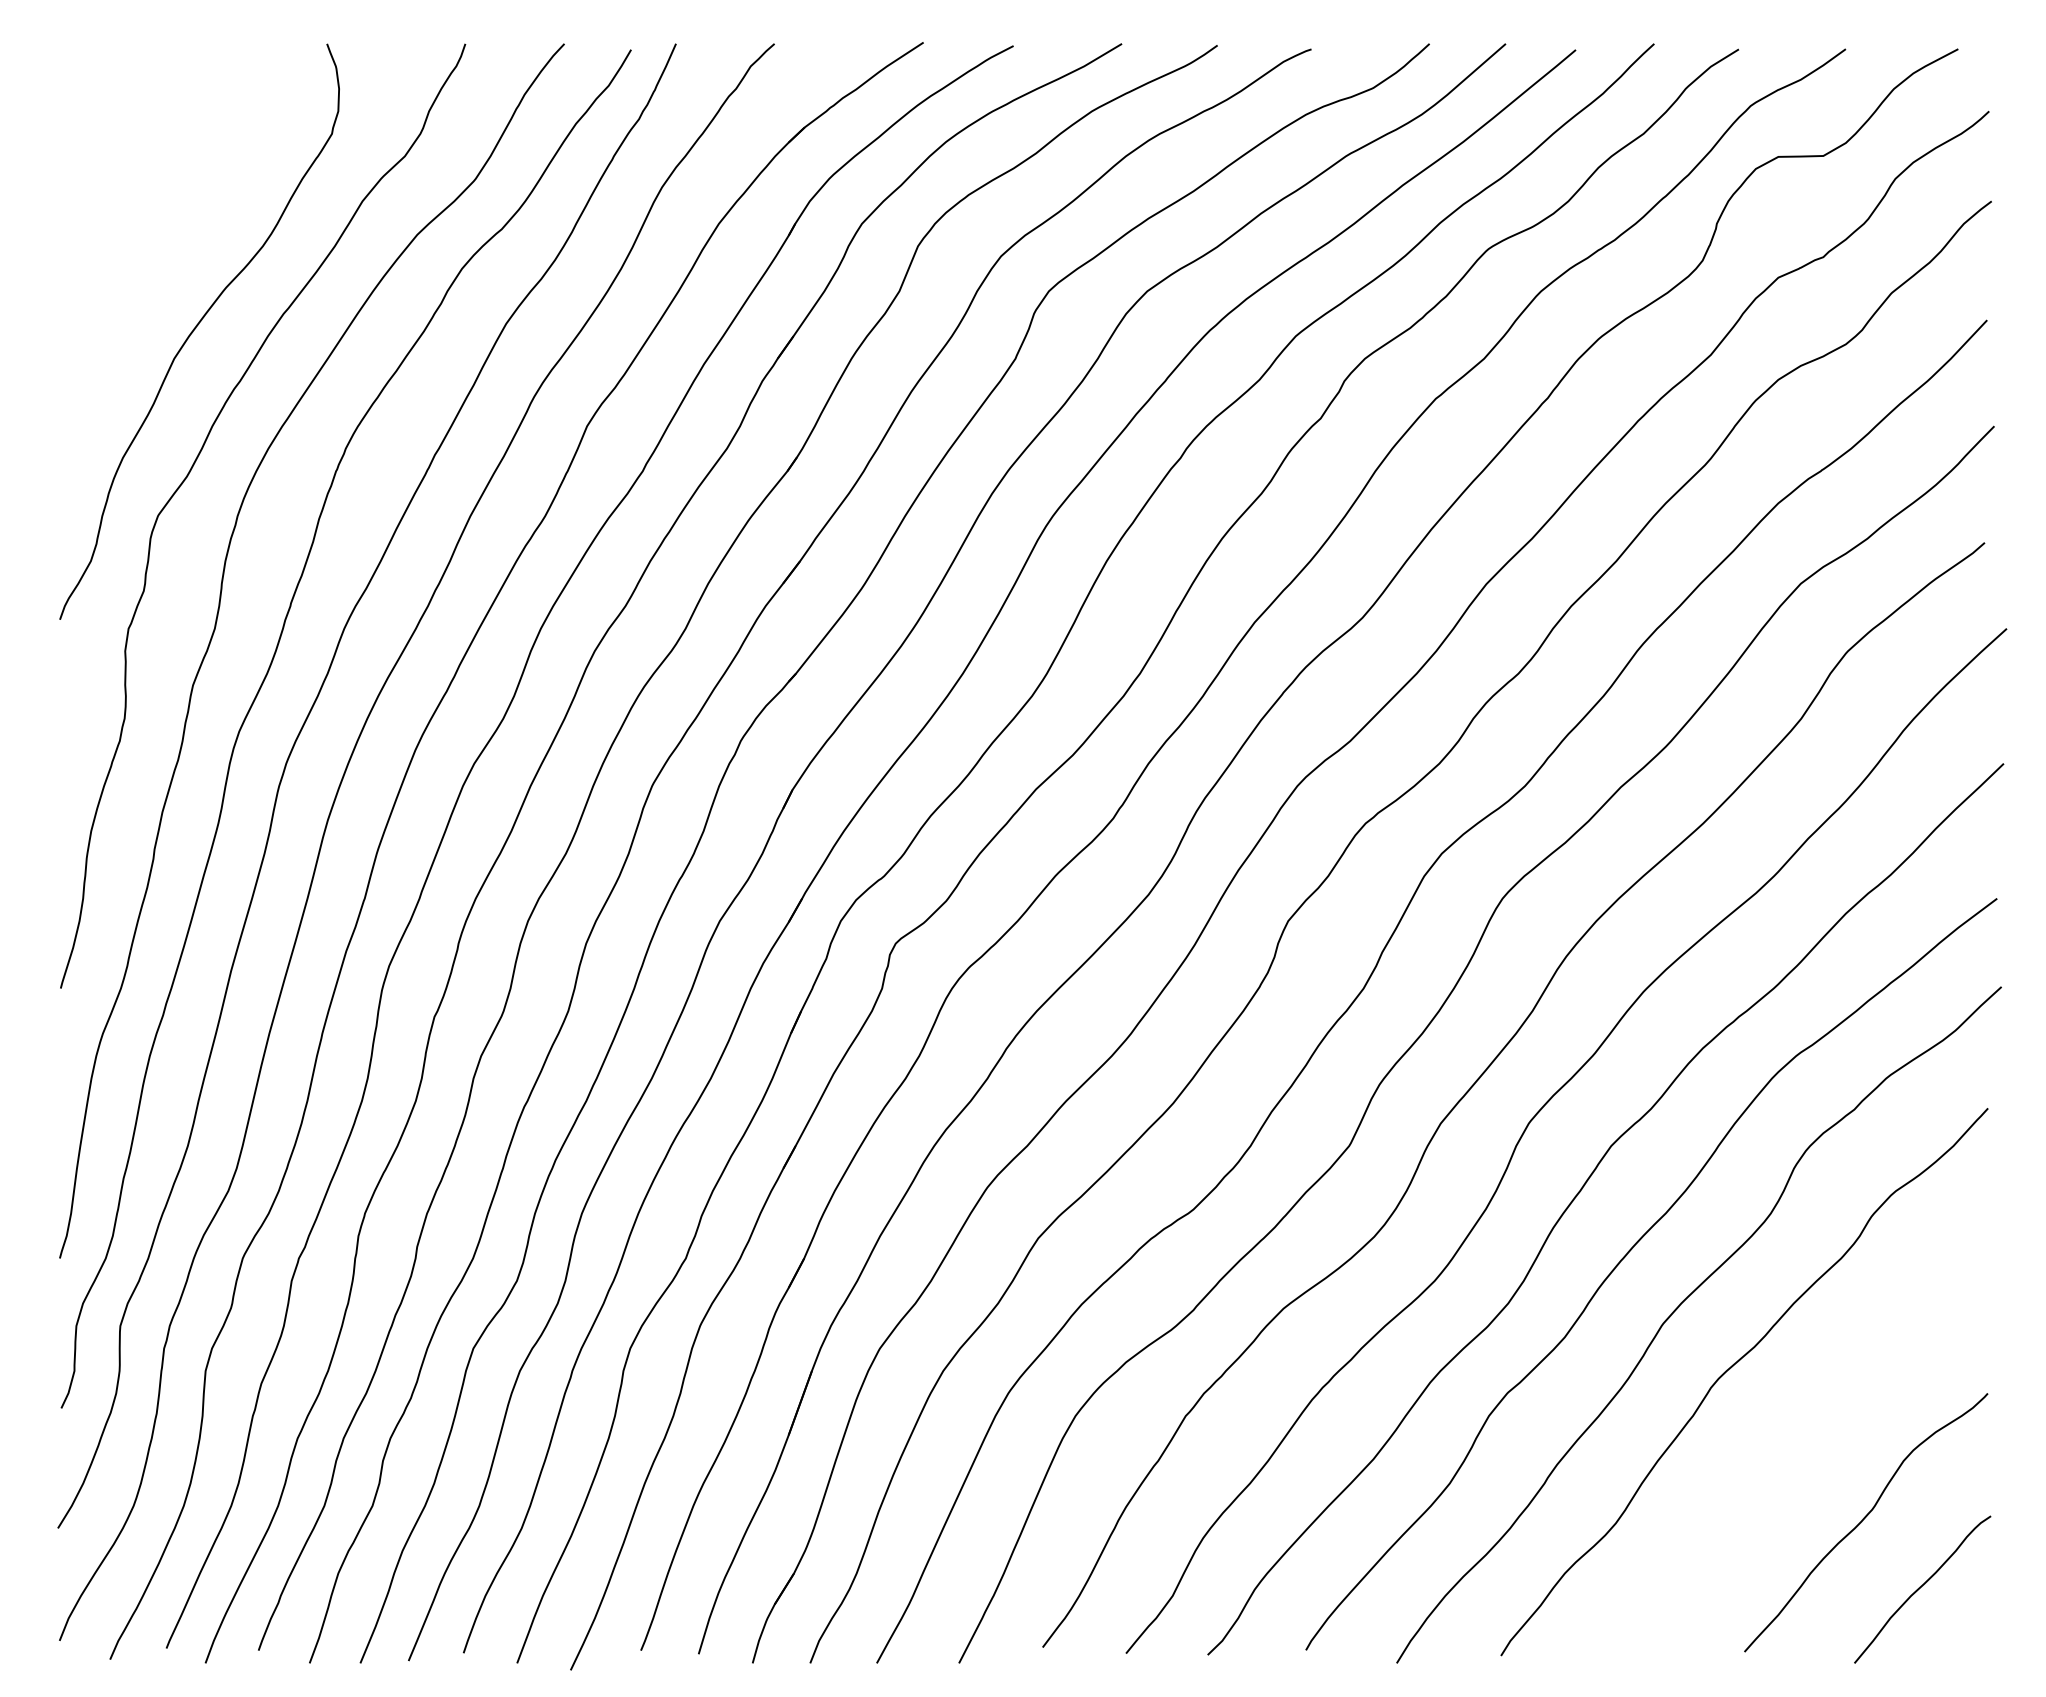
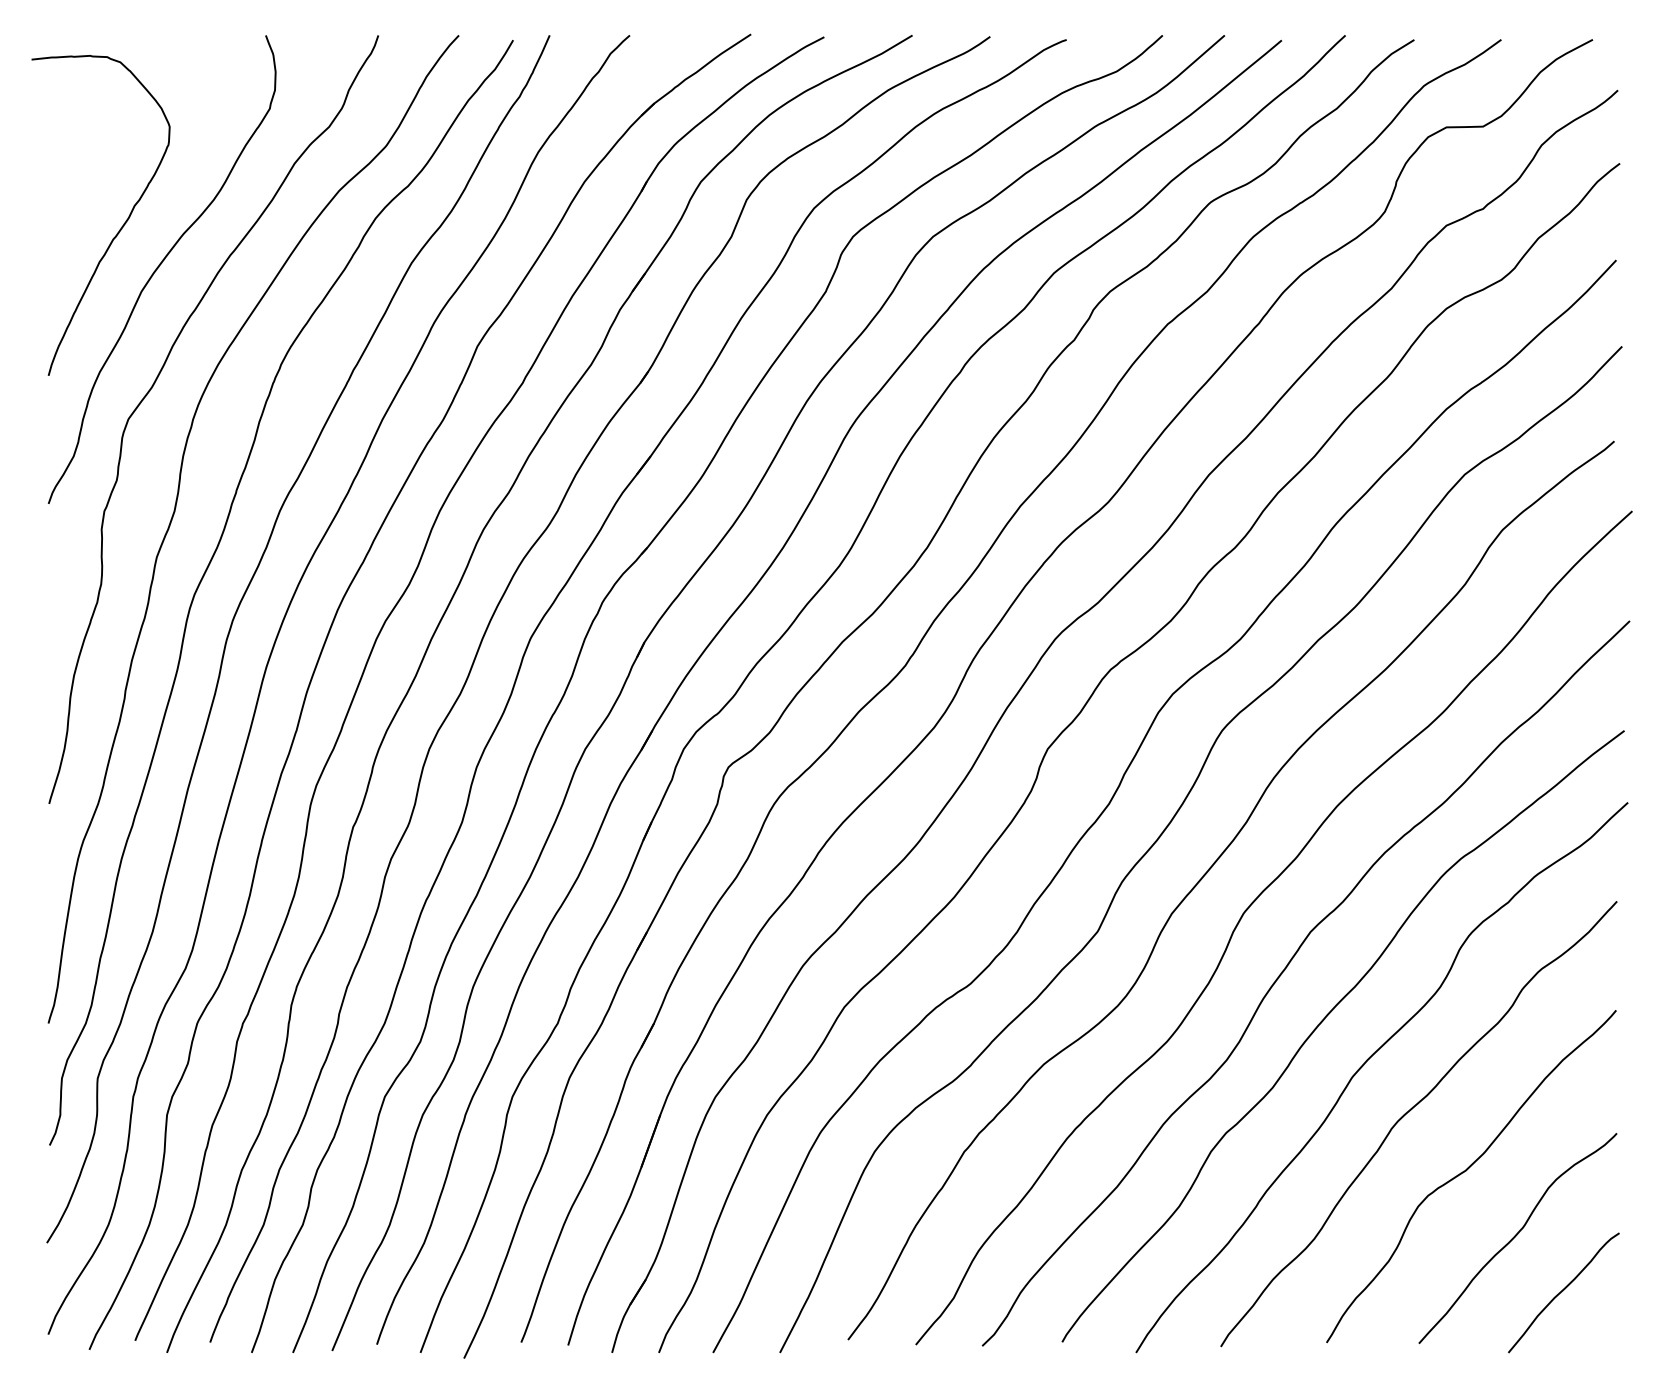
curve: (146, 283) -> (118, 230), added
curve: (1802, 1440) -> (1466, 1171), added

